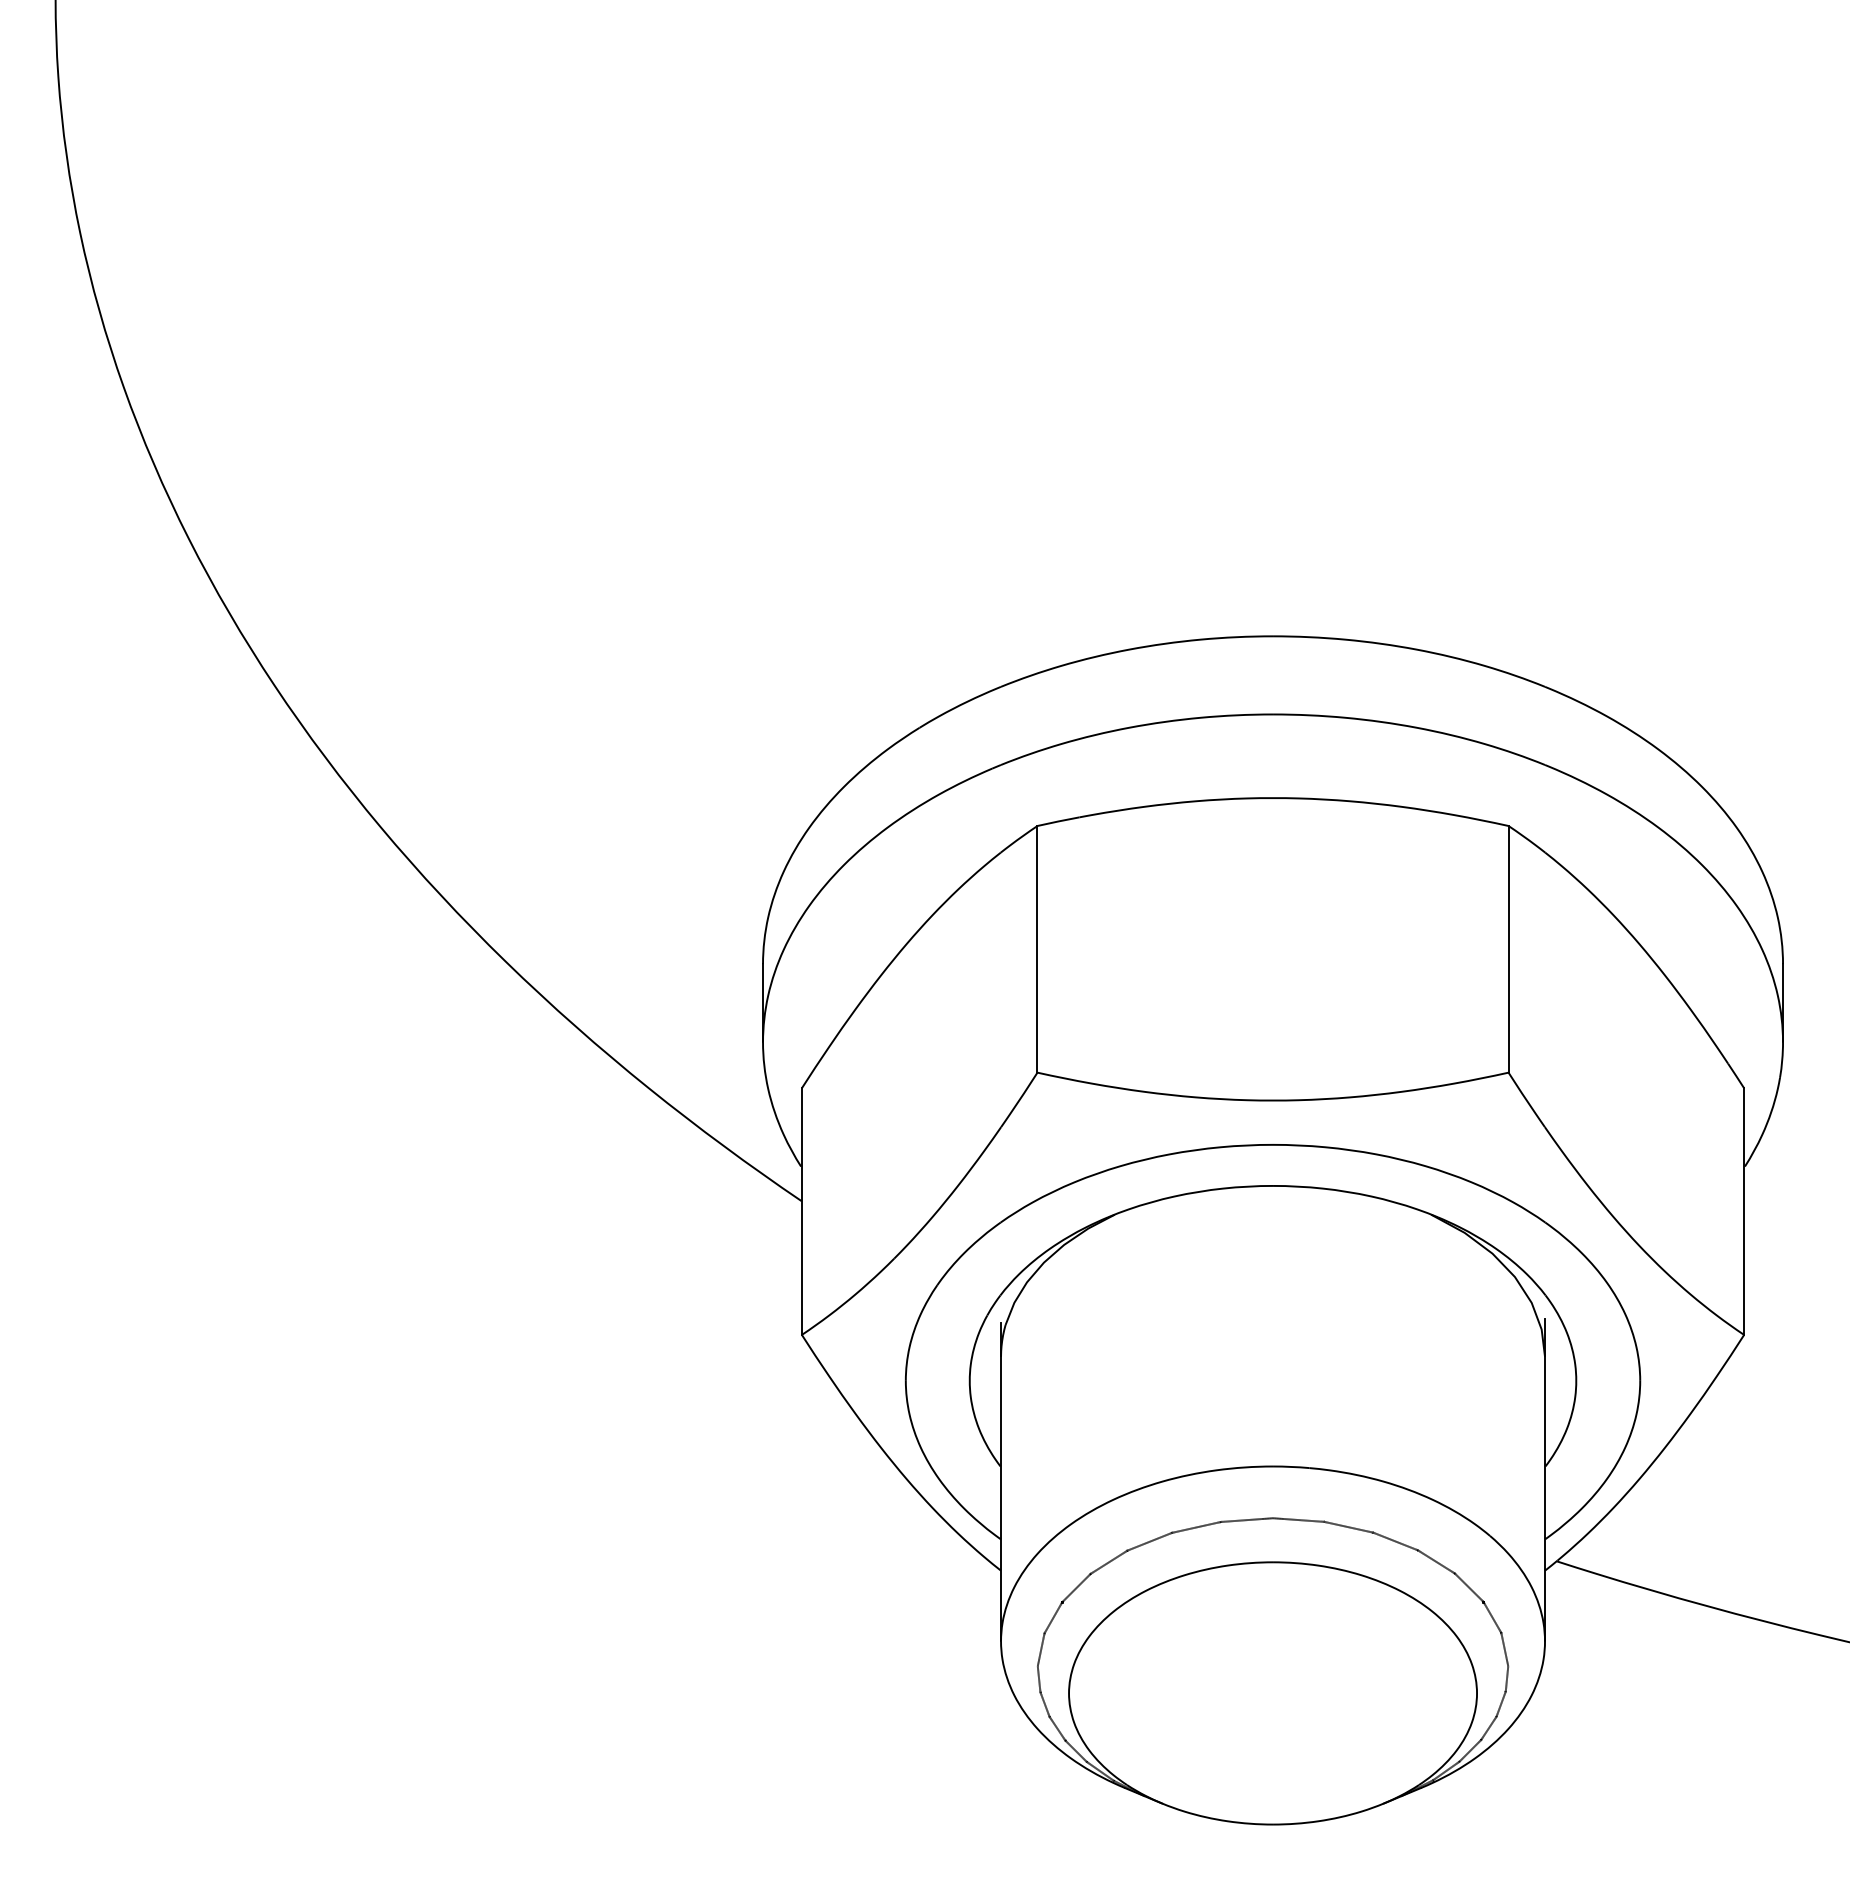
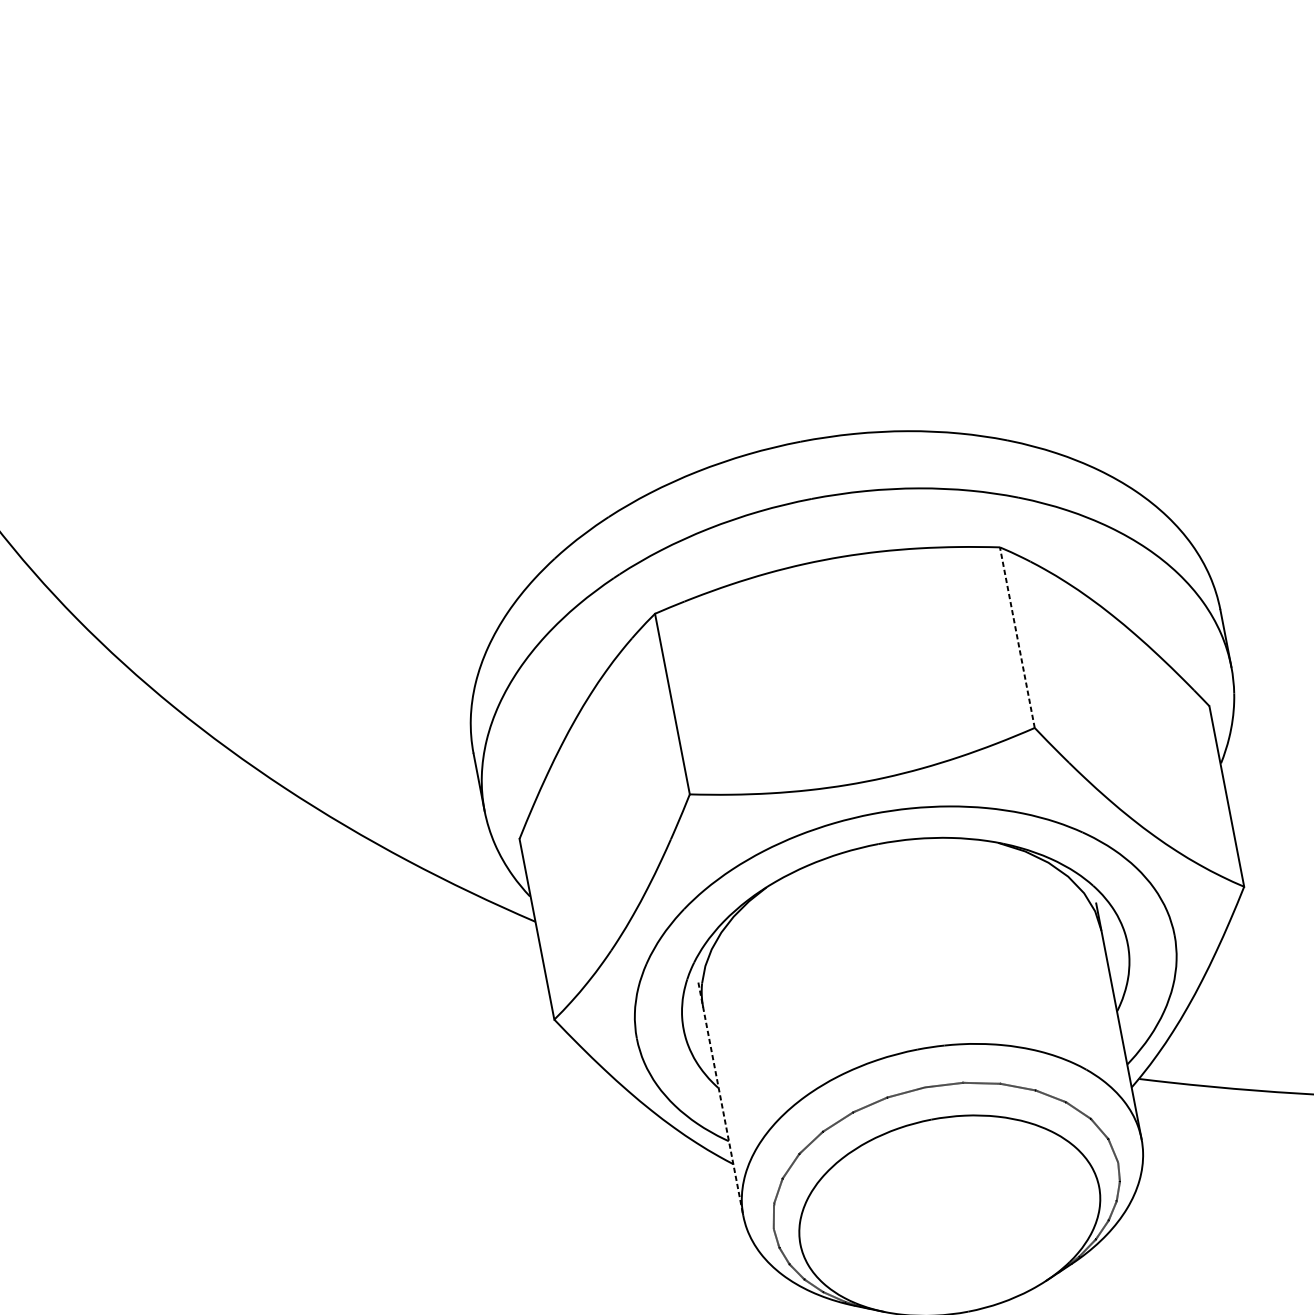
line: (1508, 948) -> (1017, 637), solid -> dashed
line: (1001, 1482) -> (721, 1099), solid -> dashed

